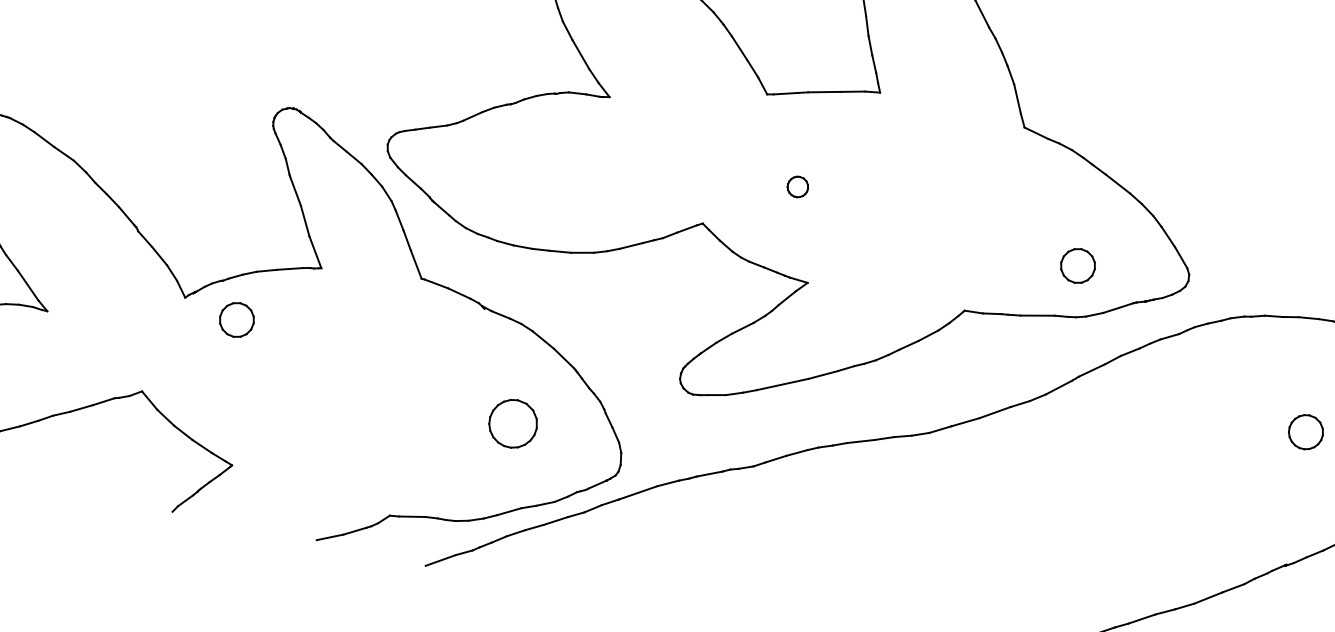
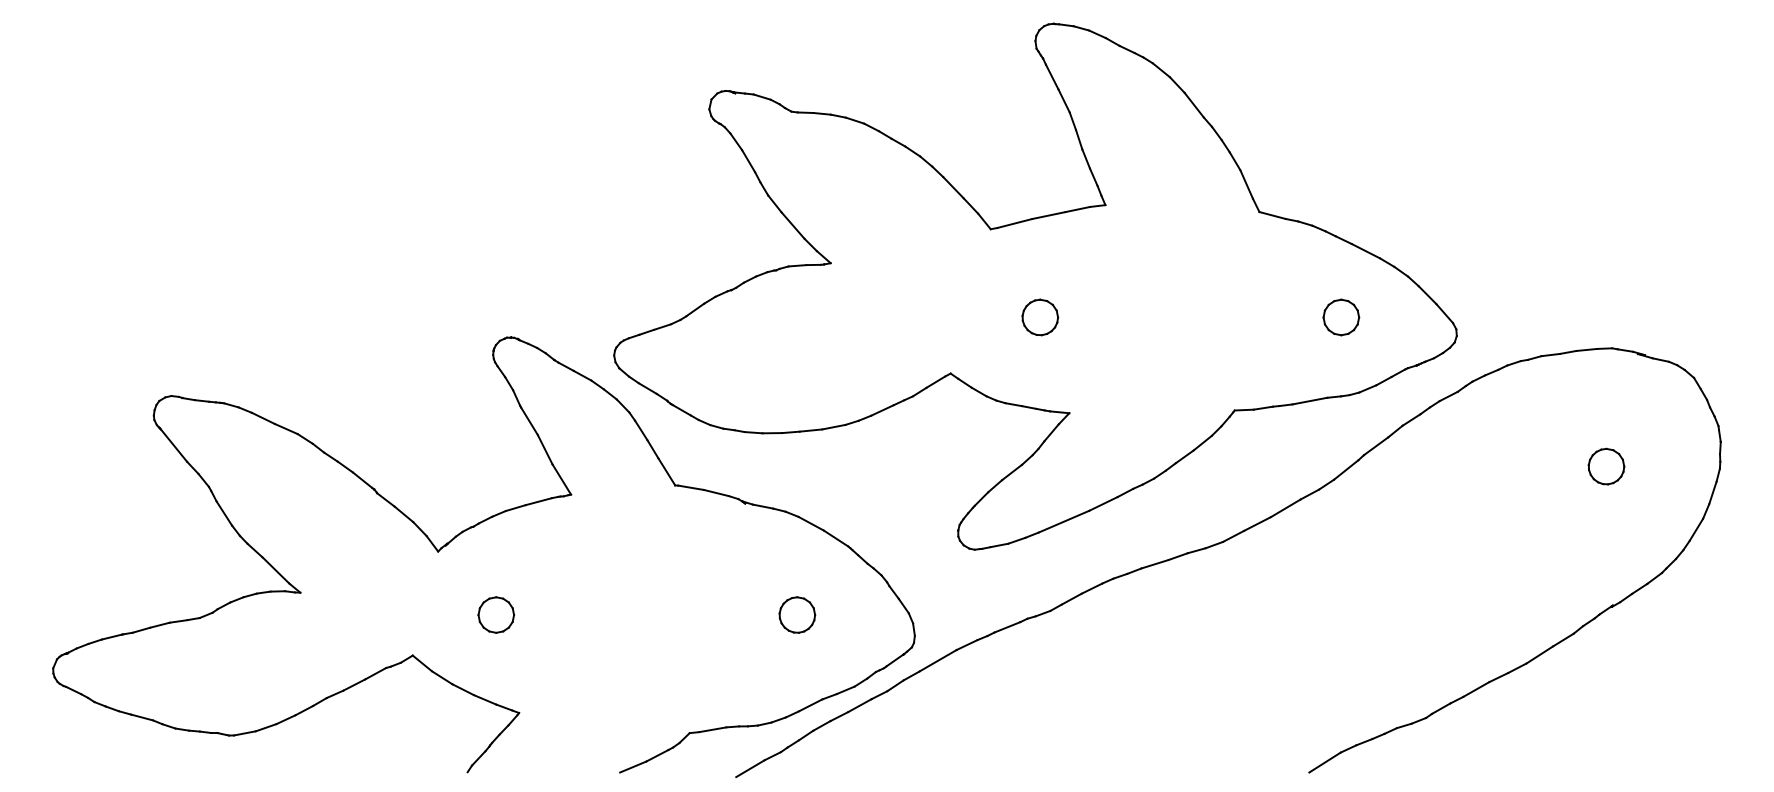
part: (798, 187) -> (1040, 317), size x1.67
part: (1078, 266) -> (1341, 317), moved
part: (237, 319) -> (496, 614), moved
part: (513, 423) -> (797, 614), size x0.71

